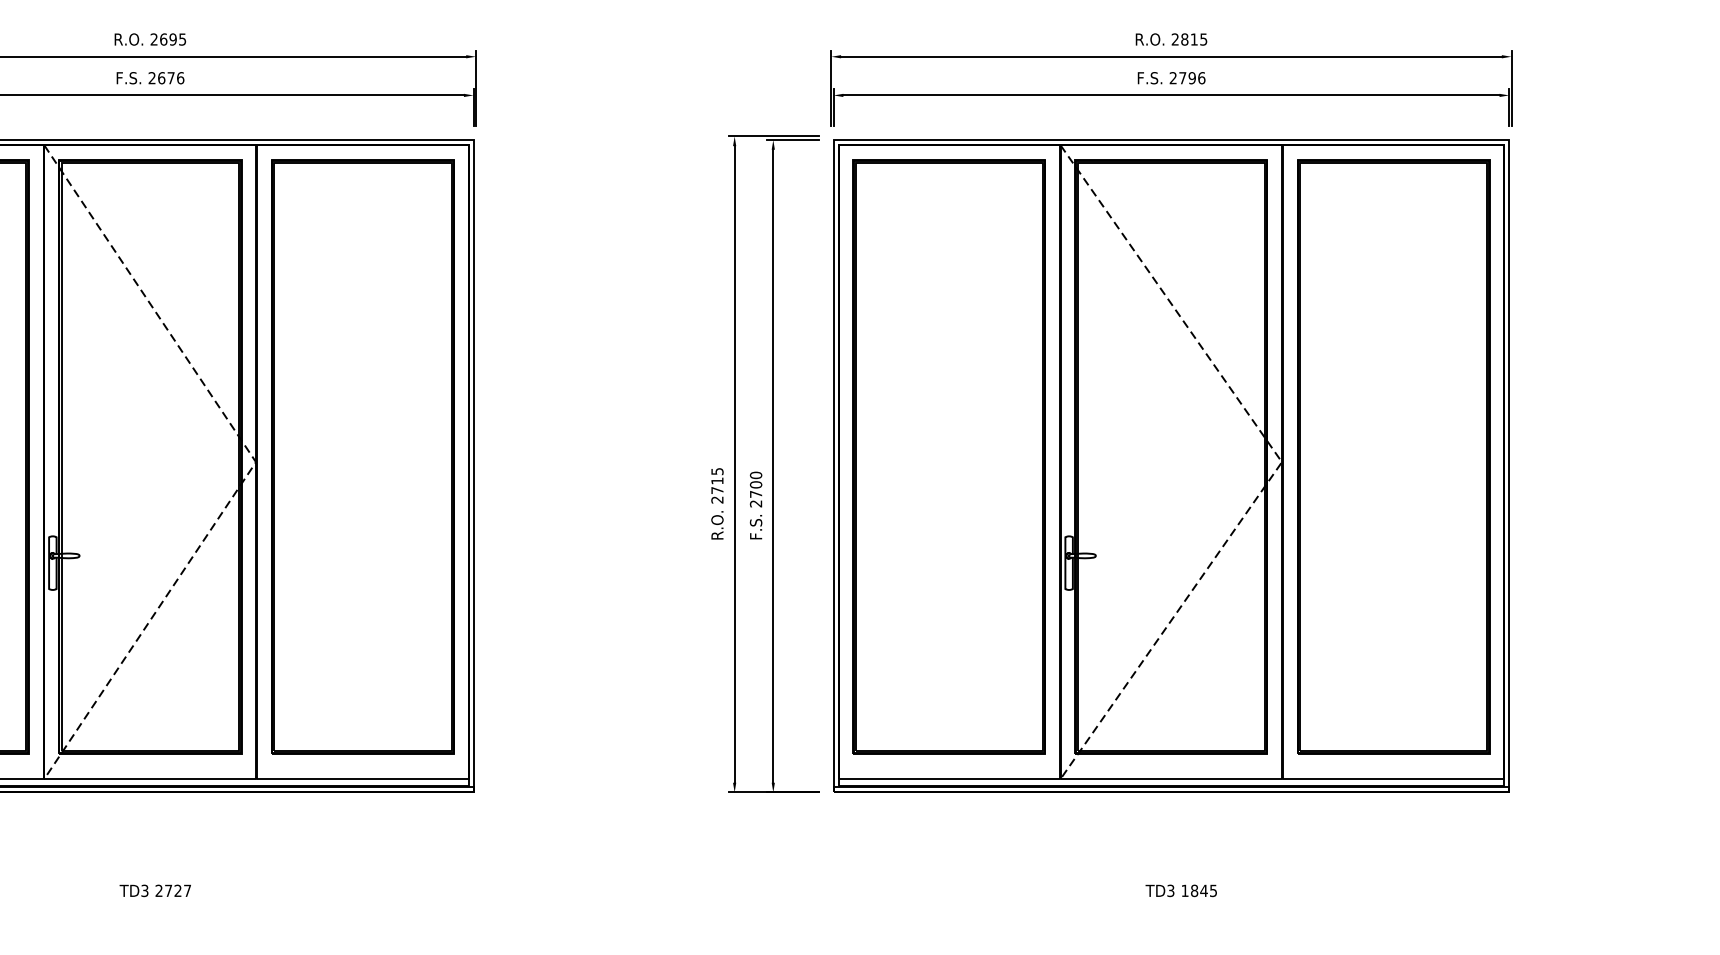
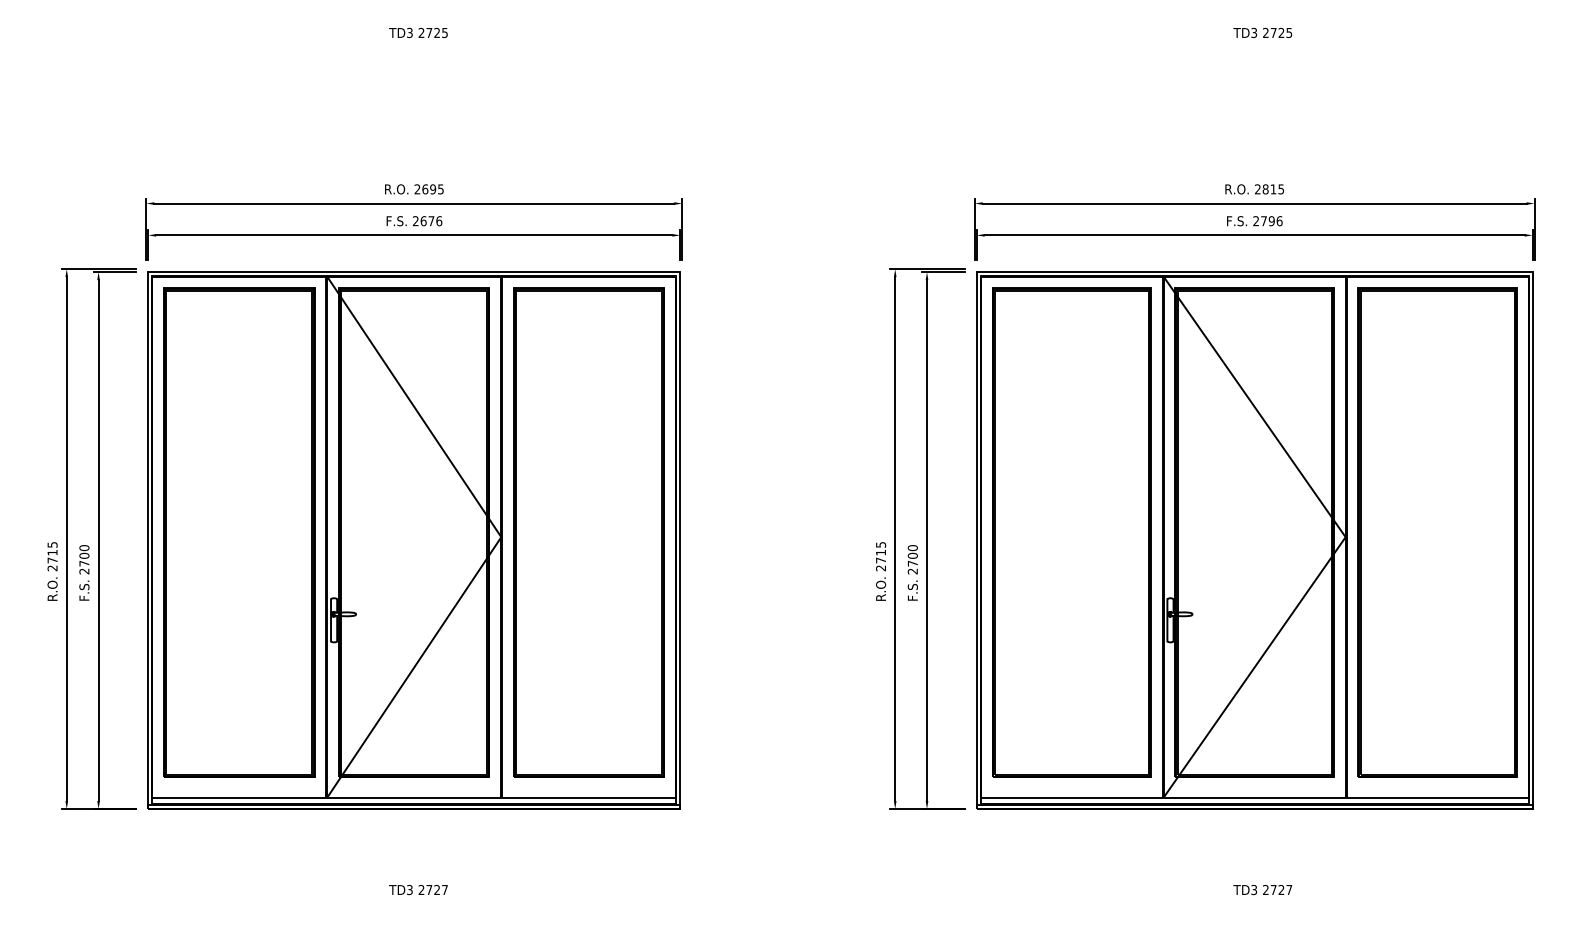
line: (256, 462) -> (501, 537), dashed -> solid
line: (1281, 462) -> (1345, 537), dashed -> solid
text: (1199, 890) -> (1277, 889), 1845 -> 2727

